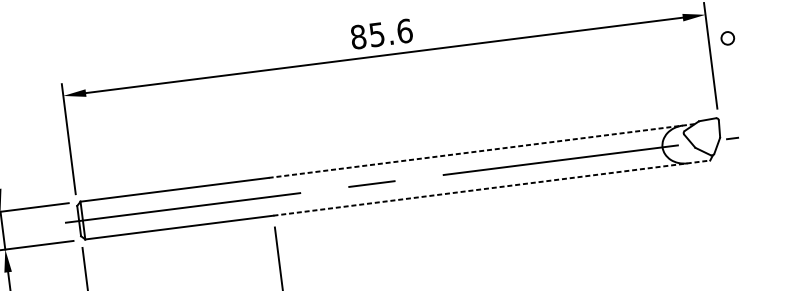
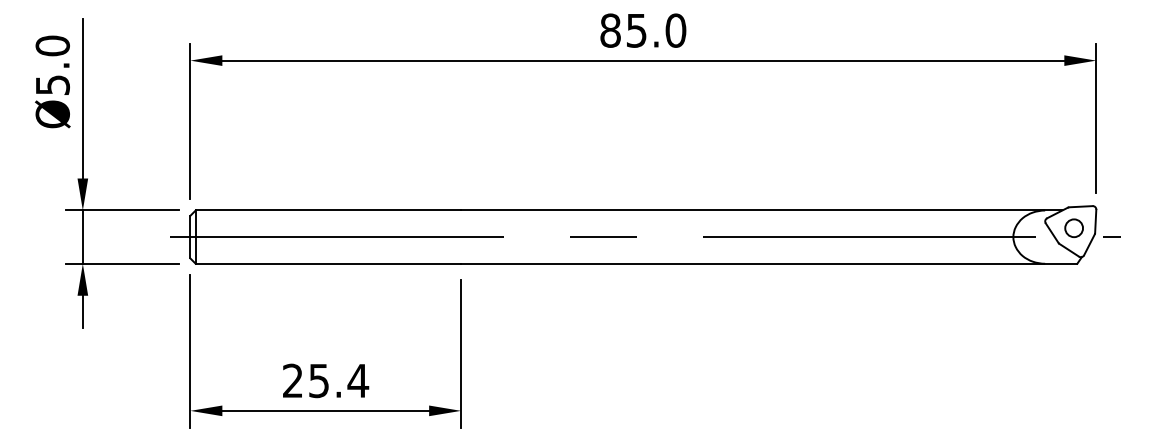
text: (404, 31) -> (675, 30), 85.6 -> 85.0
circle: (727, 37) -> (1073, 227), moved
line: (481, 151) -> (761, 210), dashed -> solid
line: (492, 187) -> (769, 263), dashed -> solid

